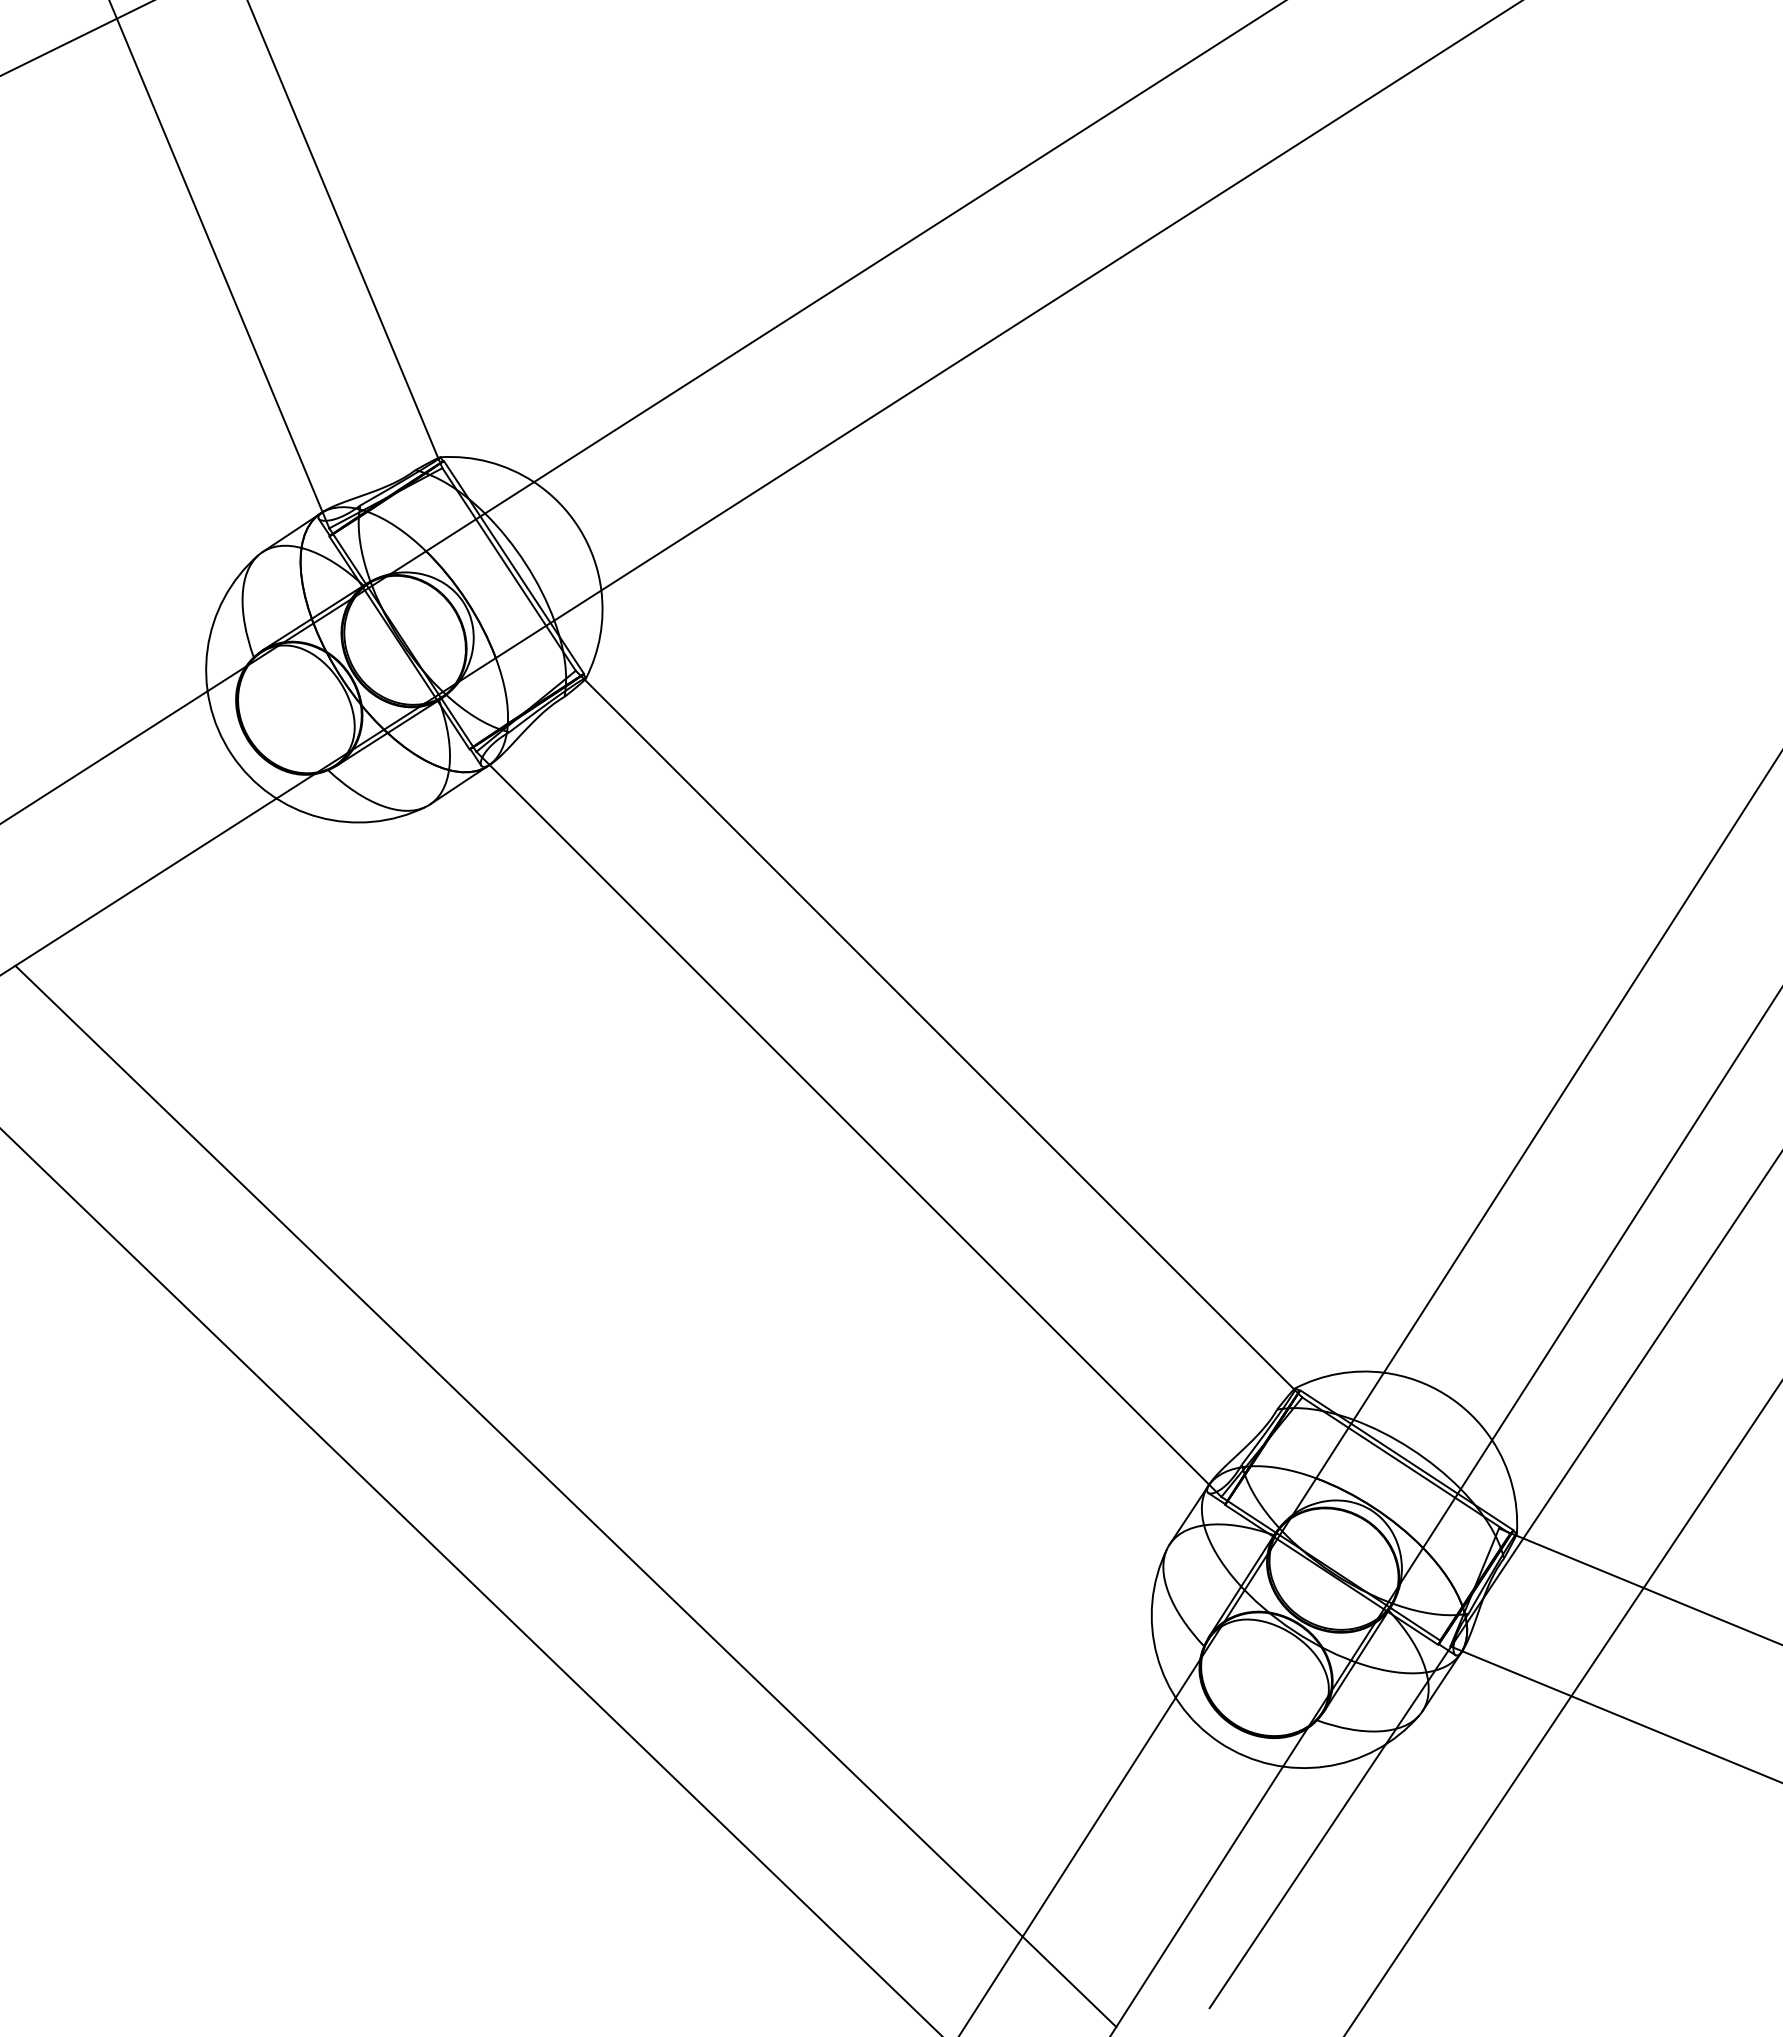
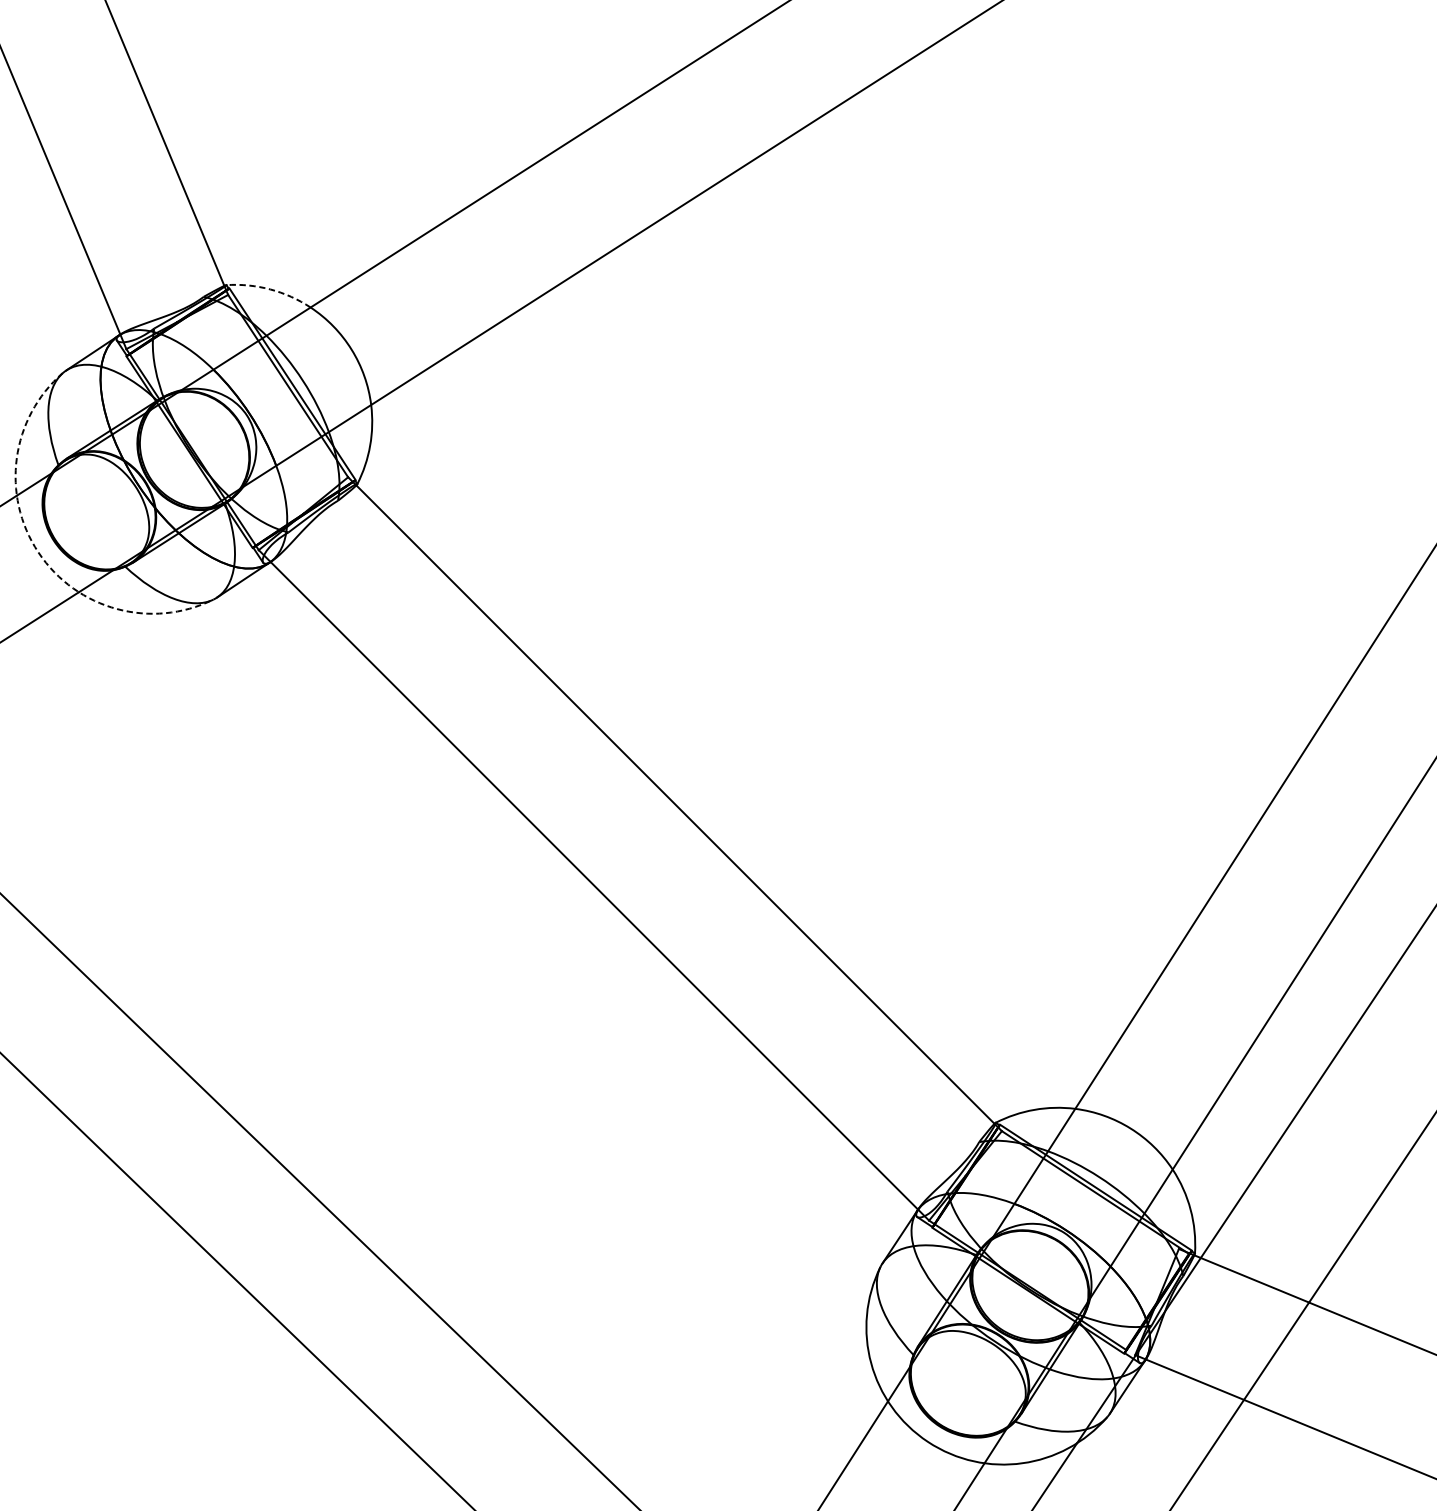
arc: (489, 462) -> (270, 289), solid -> dashed
arc: (231, 754) -> (38, 552), solid -> dashed

